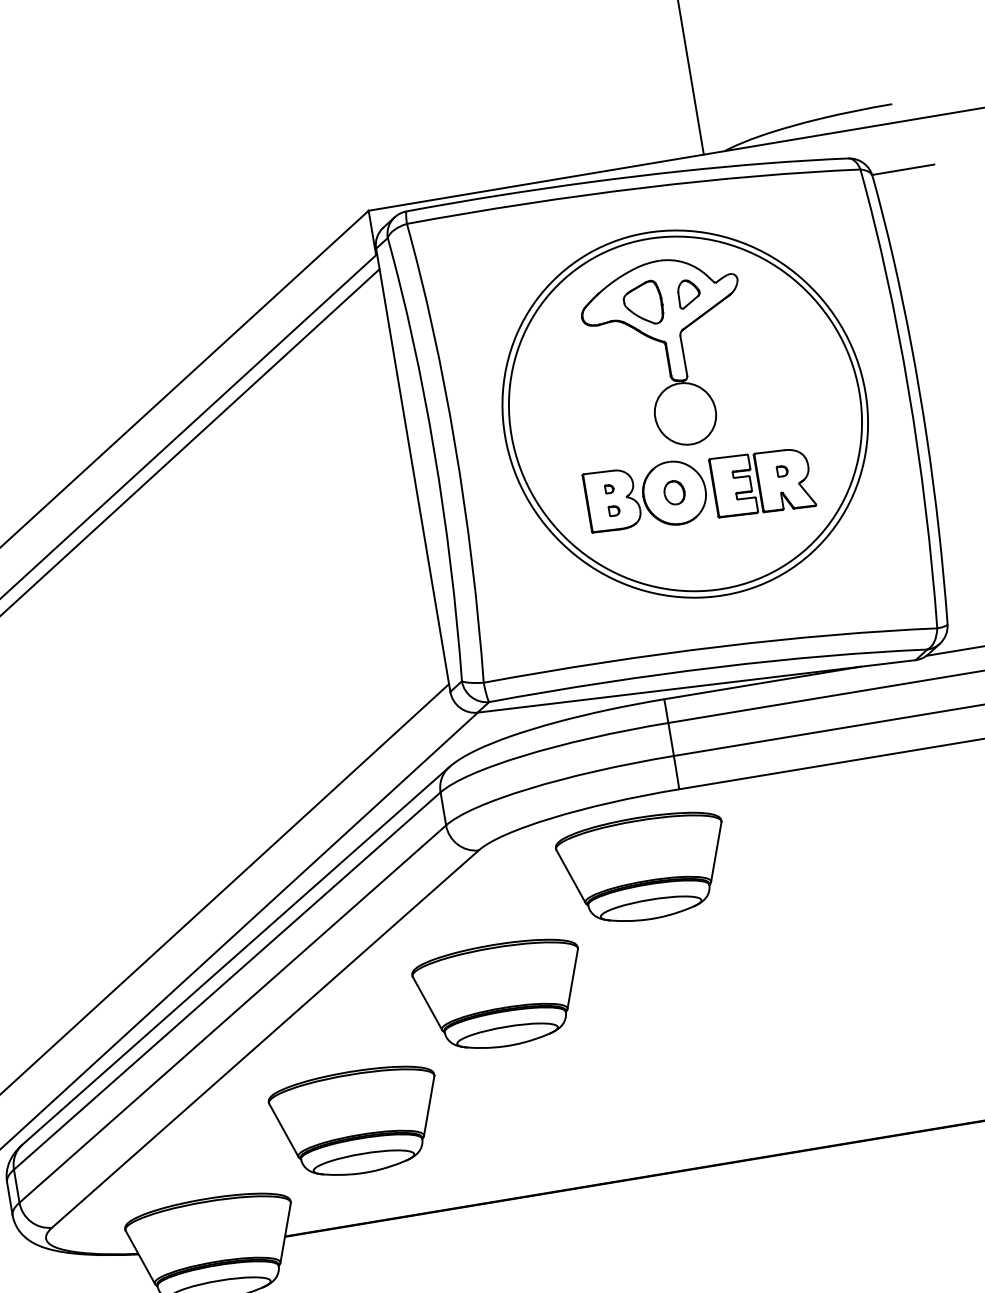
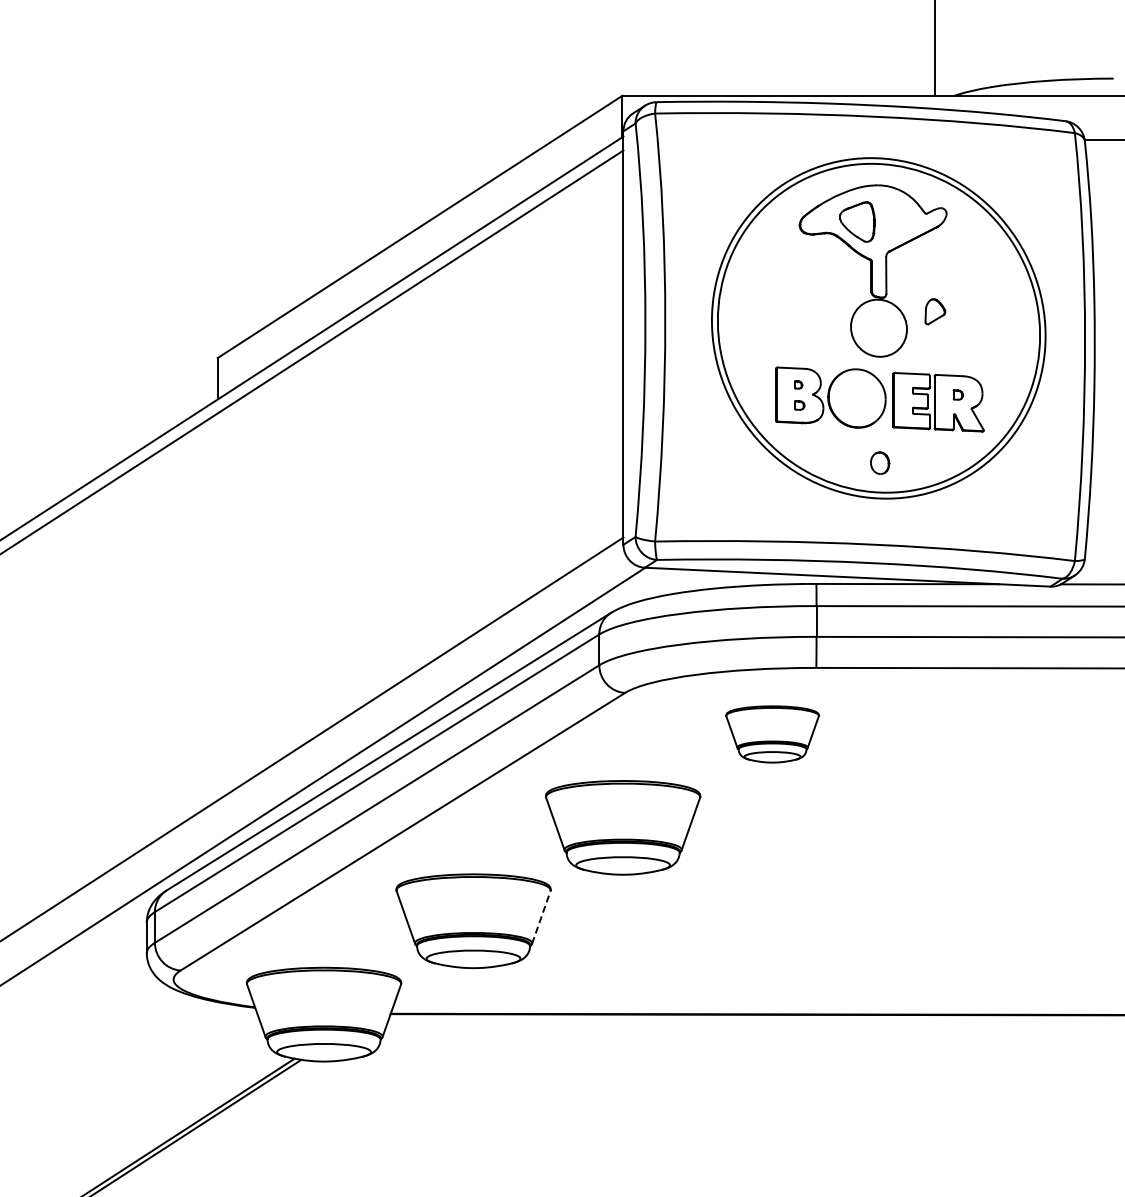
part: (689, 293) -> (935, 311), moved
part: (674, 492) -> (880, 462), moved
part: (644, 868) -> (772, 734), size x0.6
line: (429, 1106) -> (541, 917), solid -> dashed

